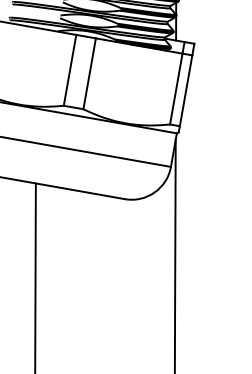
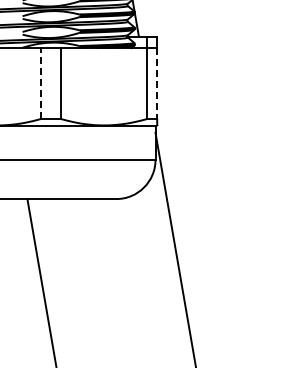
line: (70, 70) -> (41, 83), solid -> dashed
line: (186, 91) -> (157, 84), solid -> dashed

